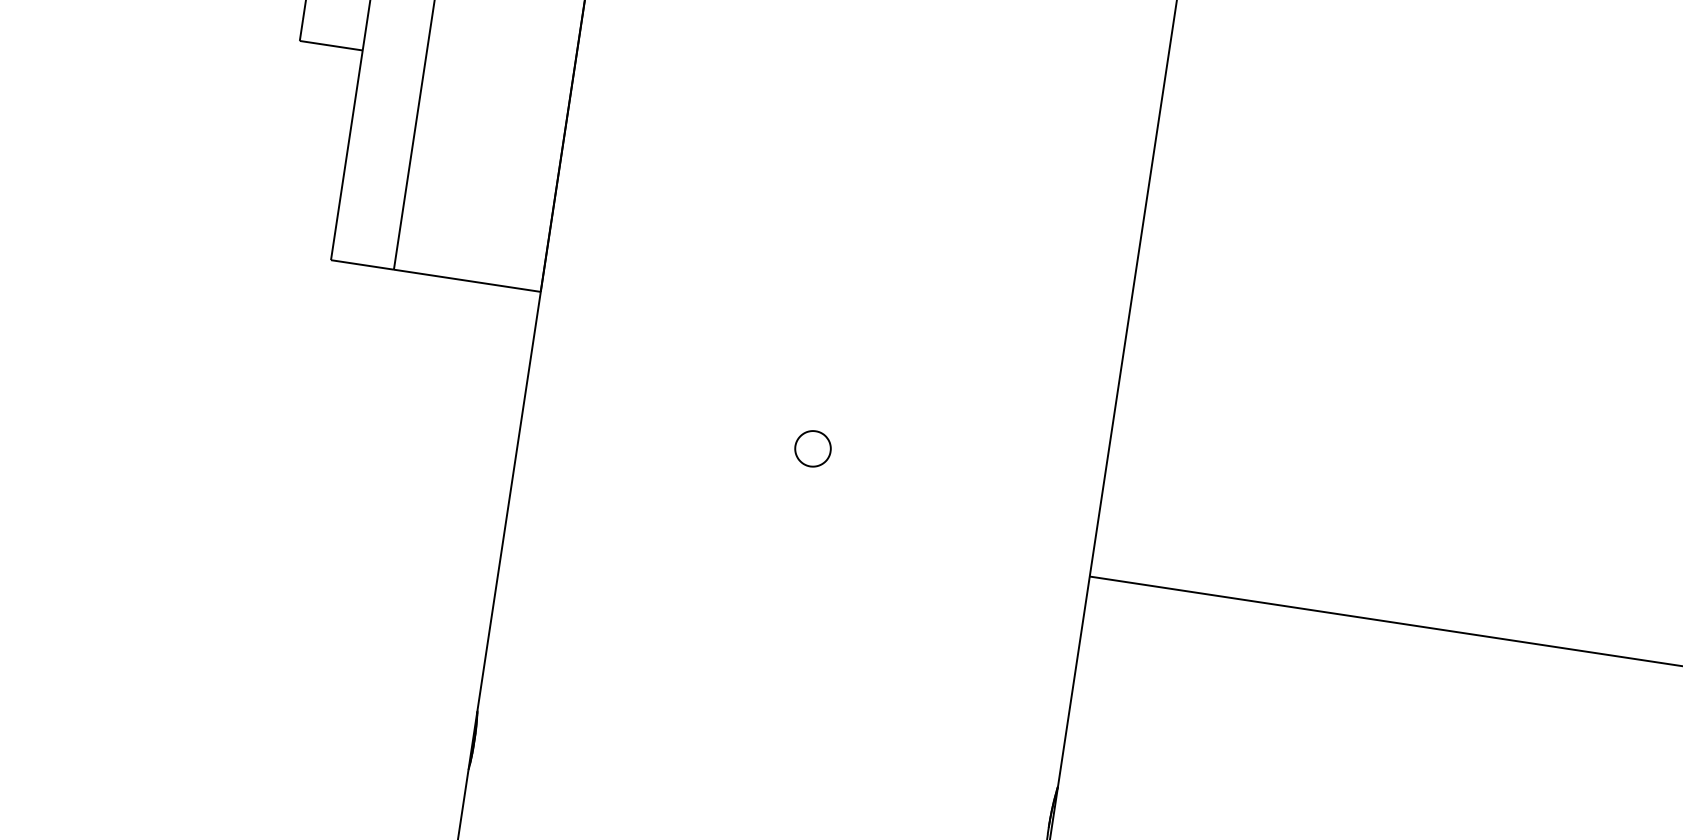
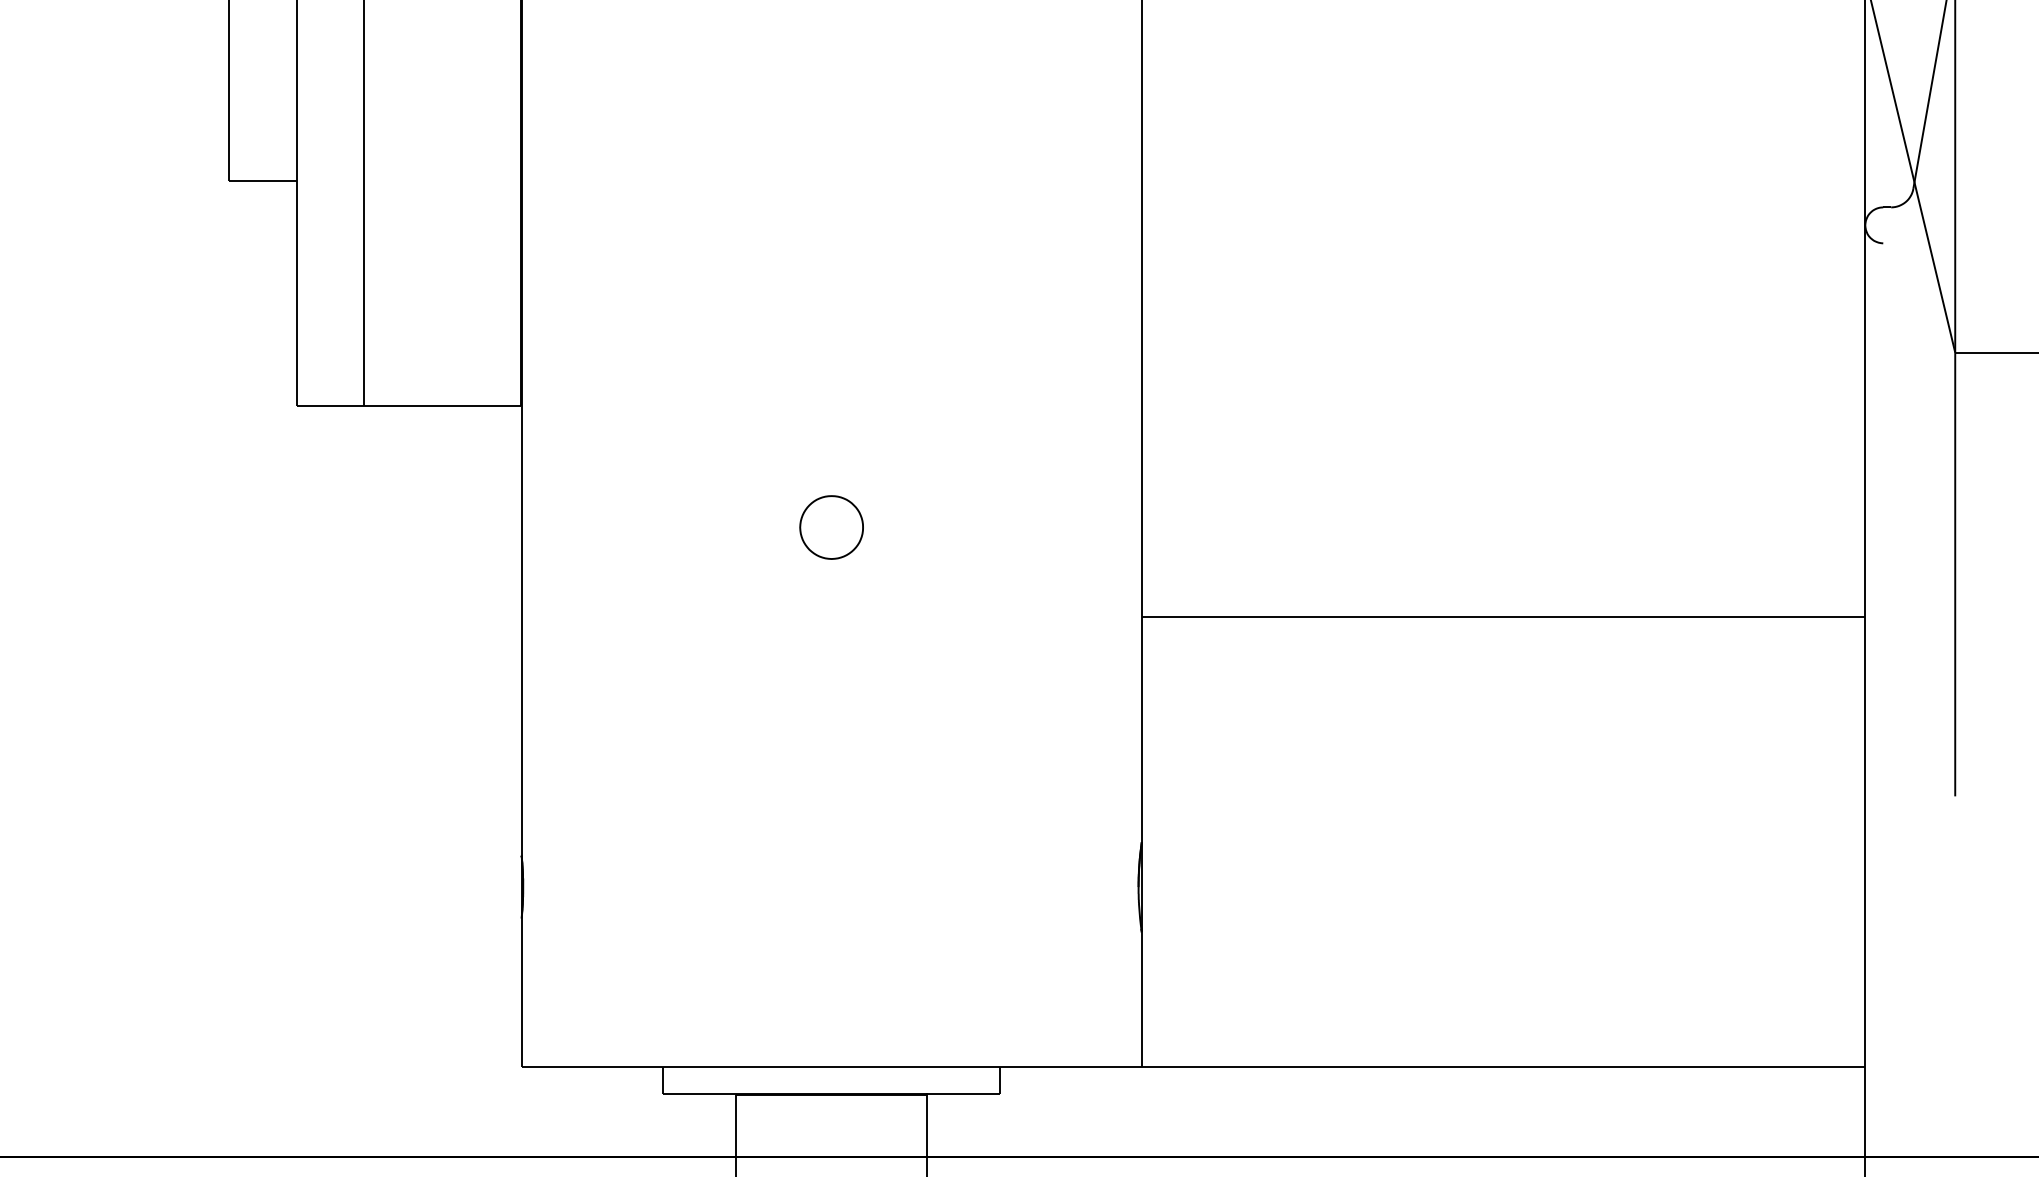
part: (812, 448) -> (831, 527), size x1.67

